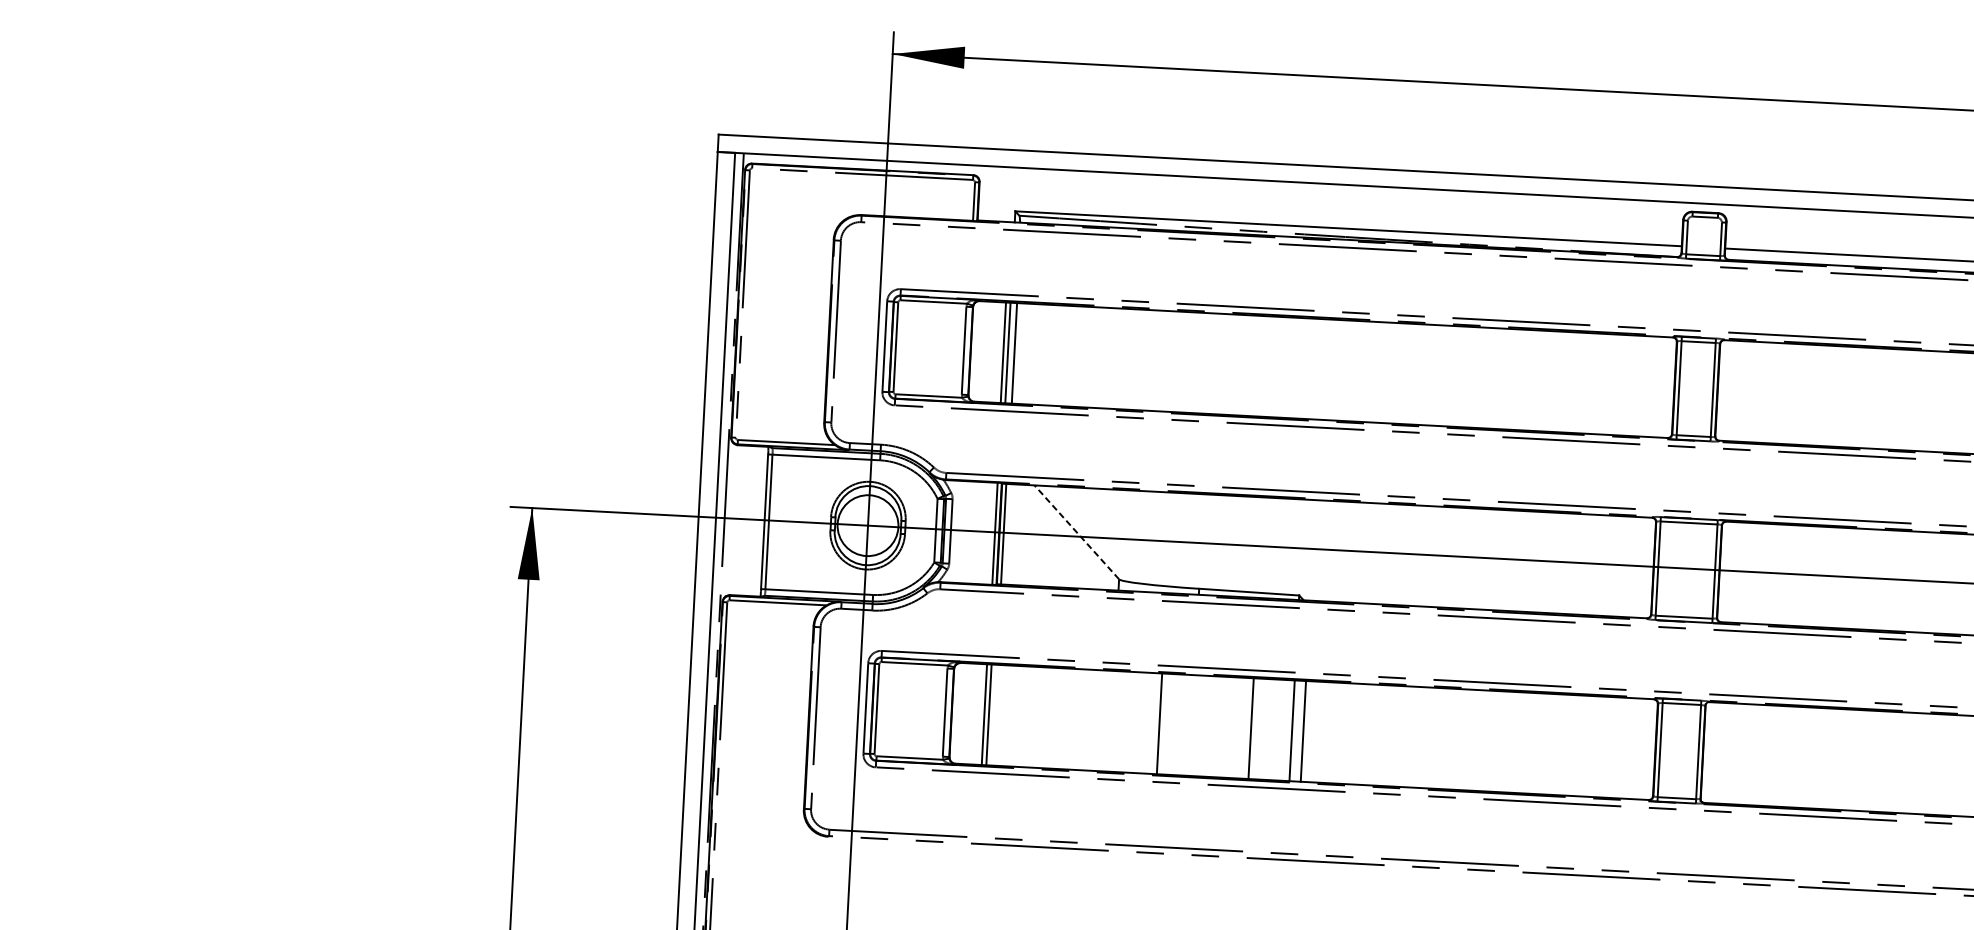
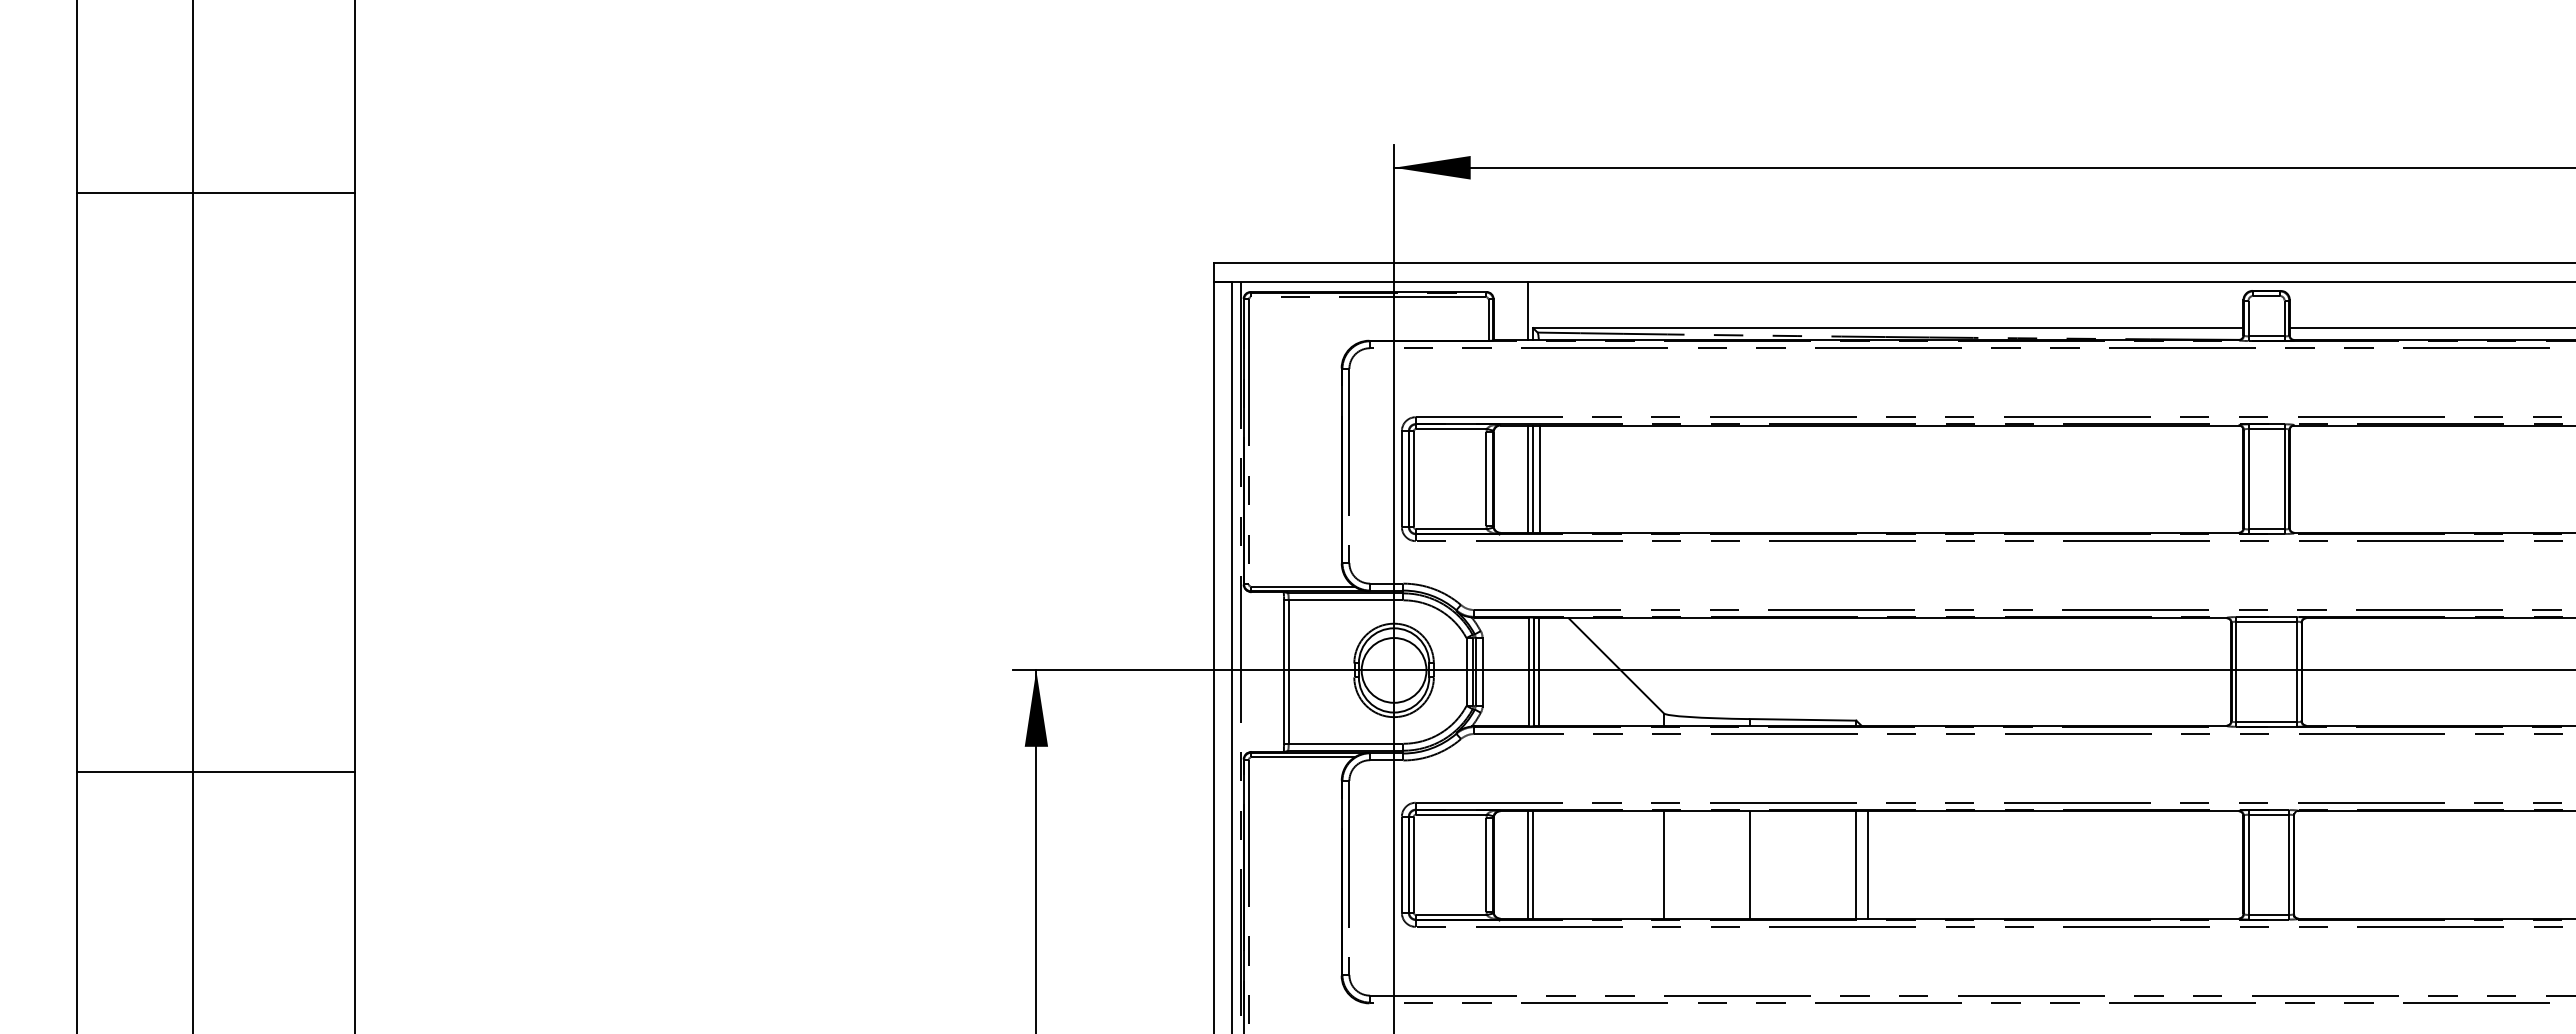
line: (1011, 194) -> (1528, 310), added
line: (1076, 531) -> (1616, 665), dashed -> solid
line: (1159, 723) -> (1663, 864), moved
line: (1251, 728) -> (1749, 864), moved

